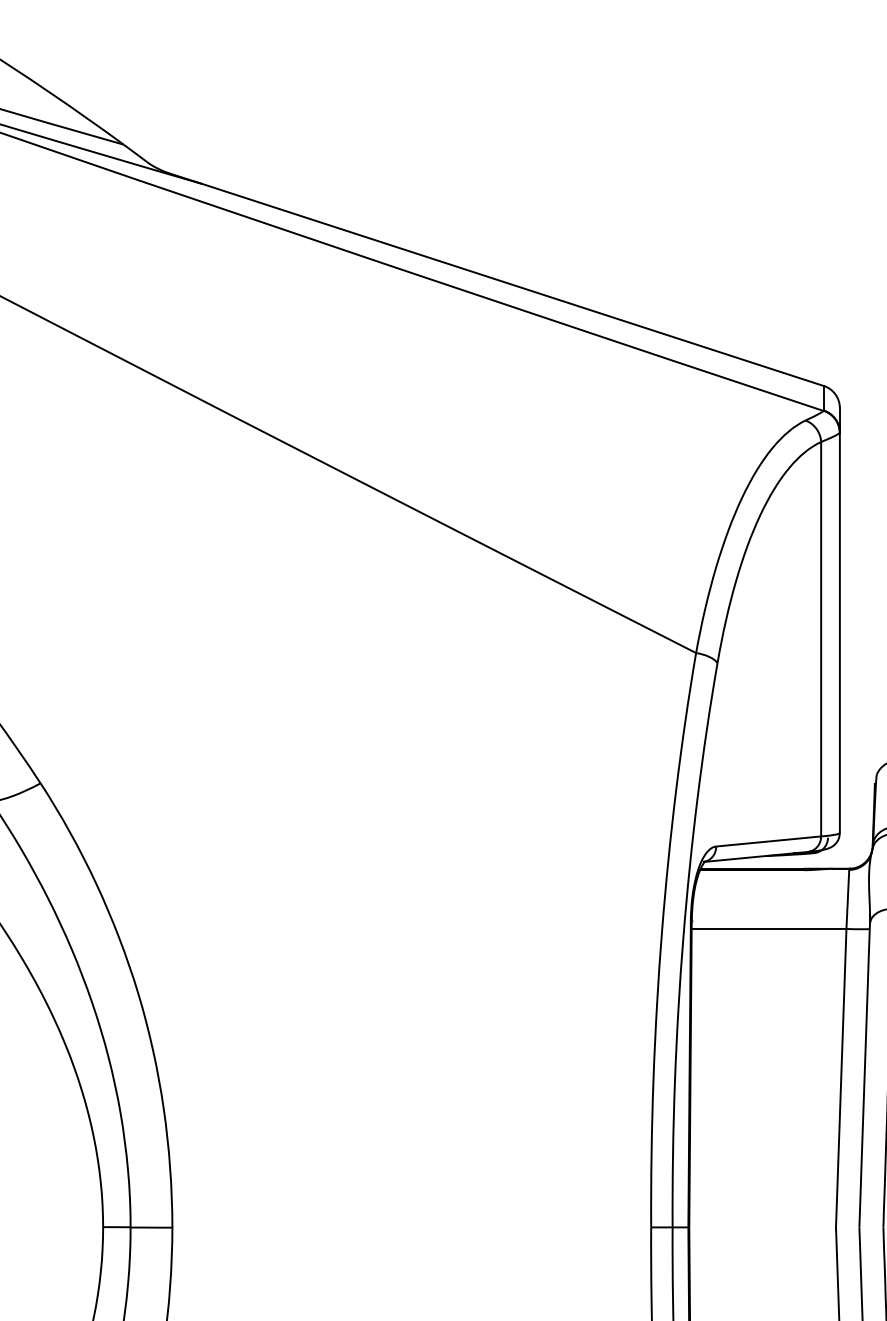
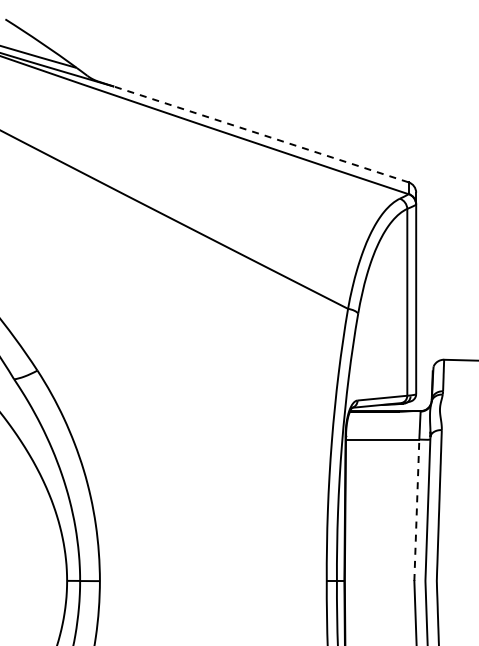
line: (513, 285) -> (261, 134), solid -> dashed
line: (840, 1078) -> (416, 510), solid -> dashed

